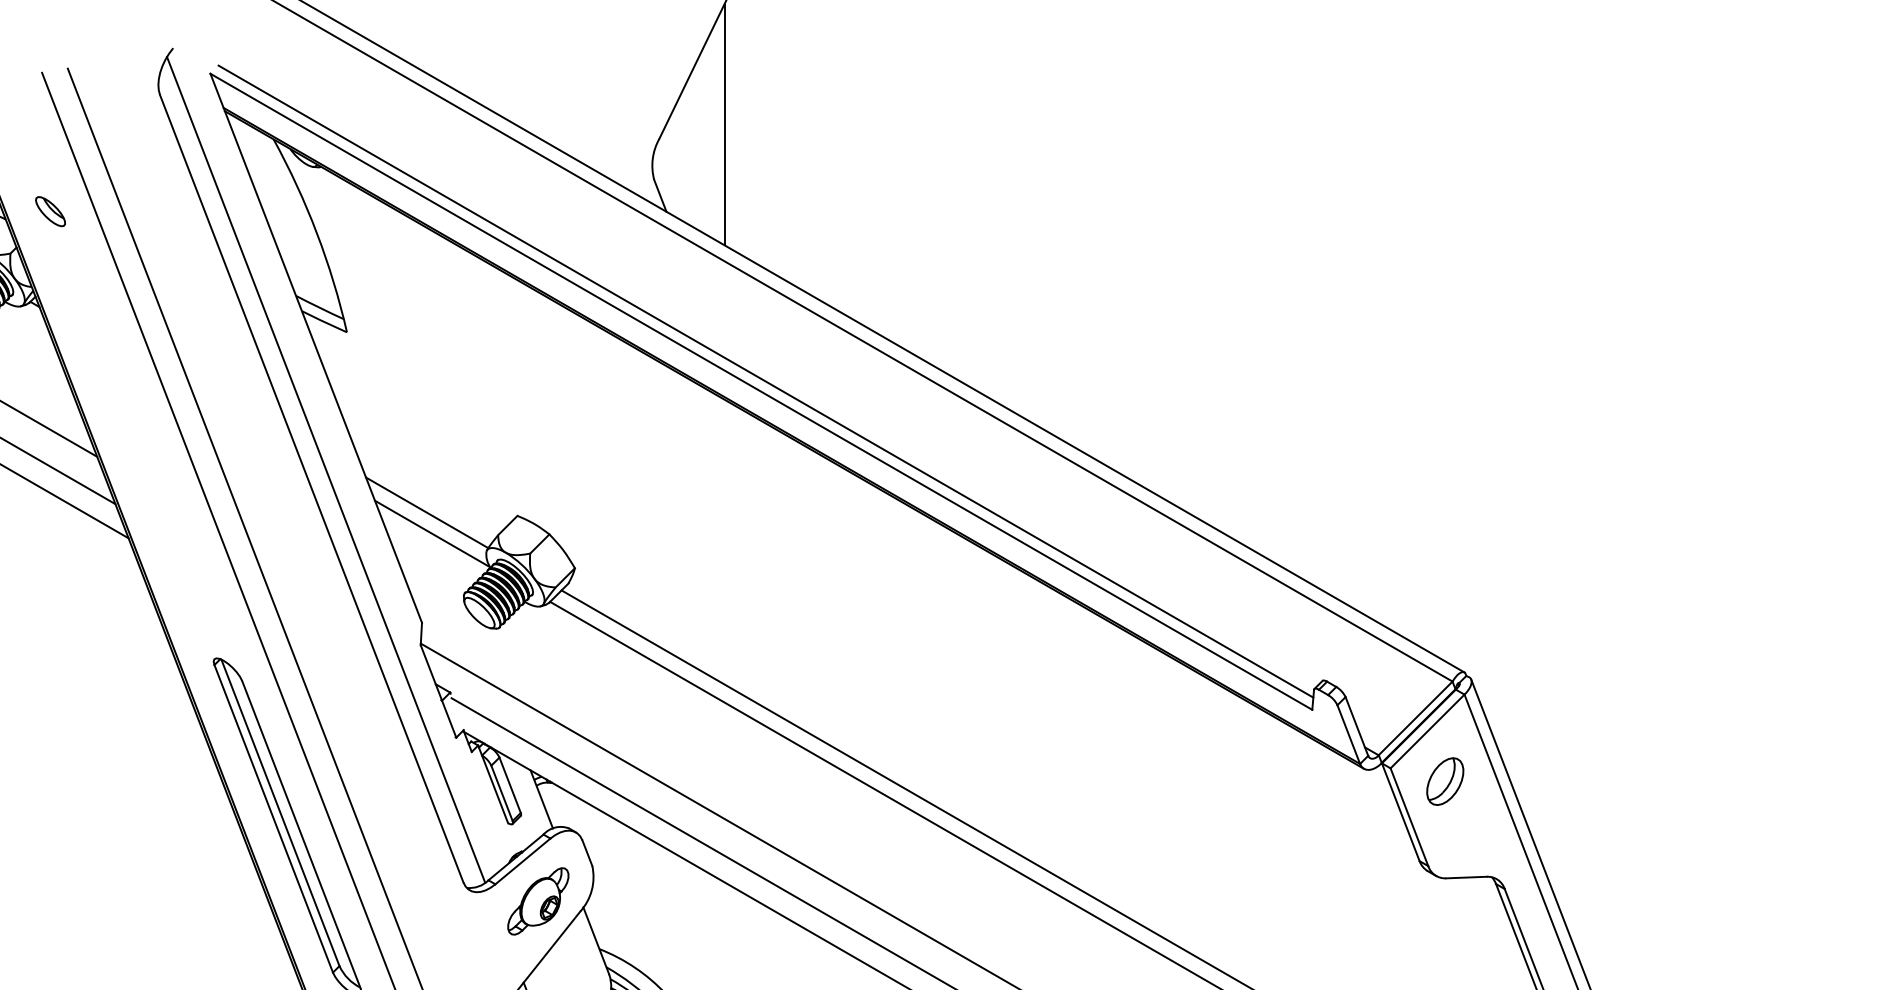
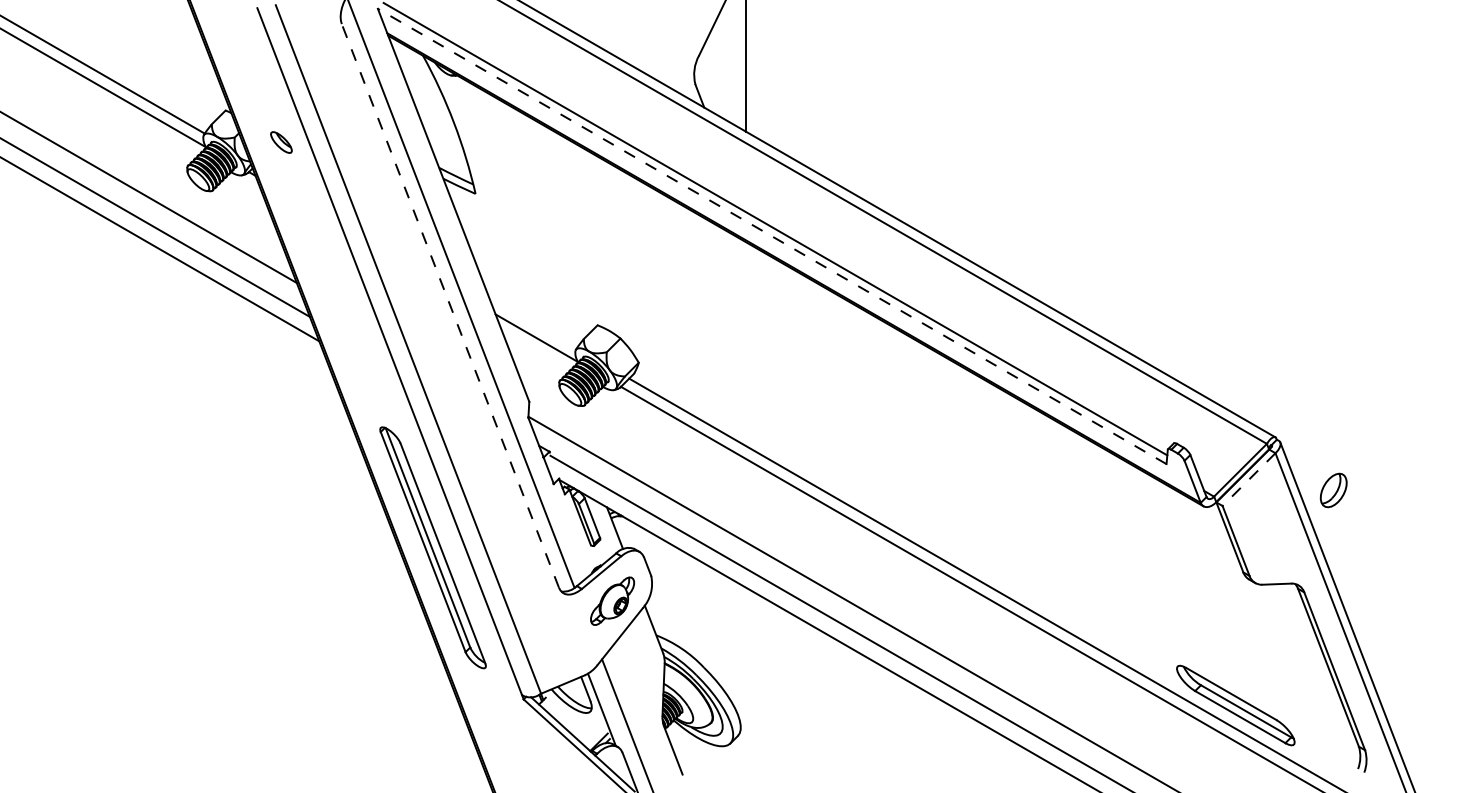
part: (50, 211) -> (281, 142), moved
line: (760, 391) -> (771, 236), solid -> dashed
line: (311, 488) -> (450, 305), solid -> dashed
line: (426, 511) -> (532, 322), removed
line: (1426, 731) -> (1248, 479), solid -> dashed
part: (1444, 781) -> (1333, 490), moved

